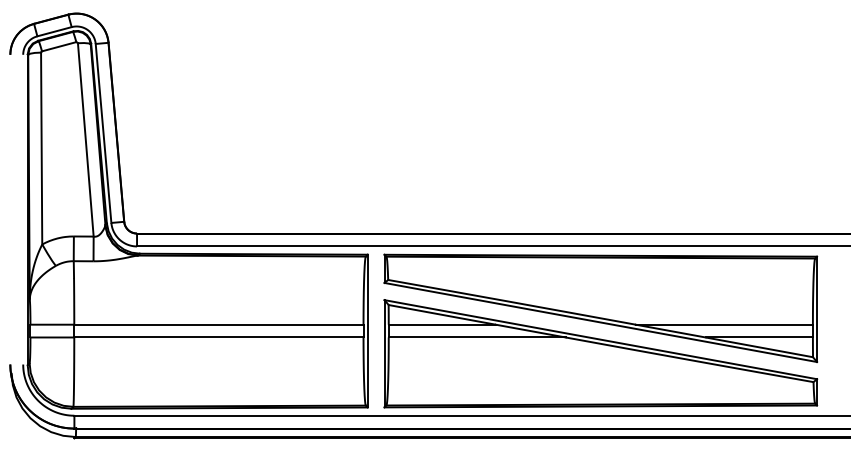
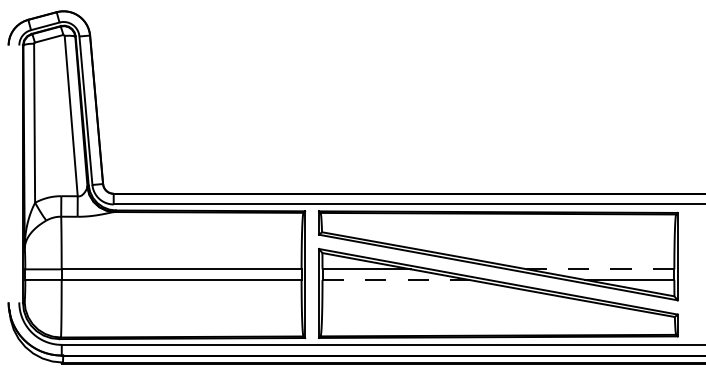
line: (724, 324) -> (601, 269), solid -> dashed
line: (477, 337) -> (396, 279), solid -> dashed

